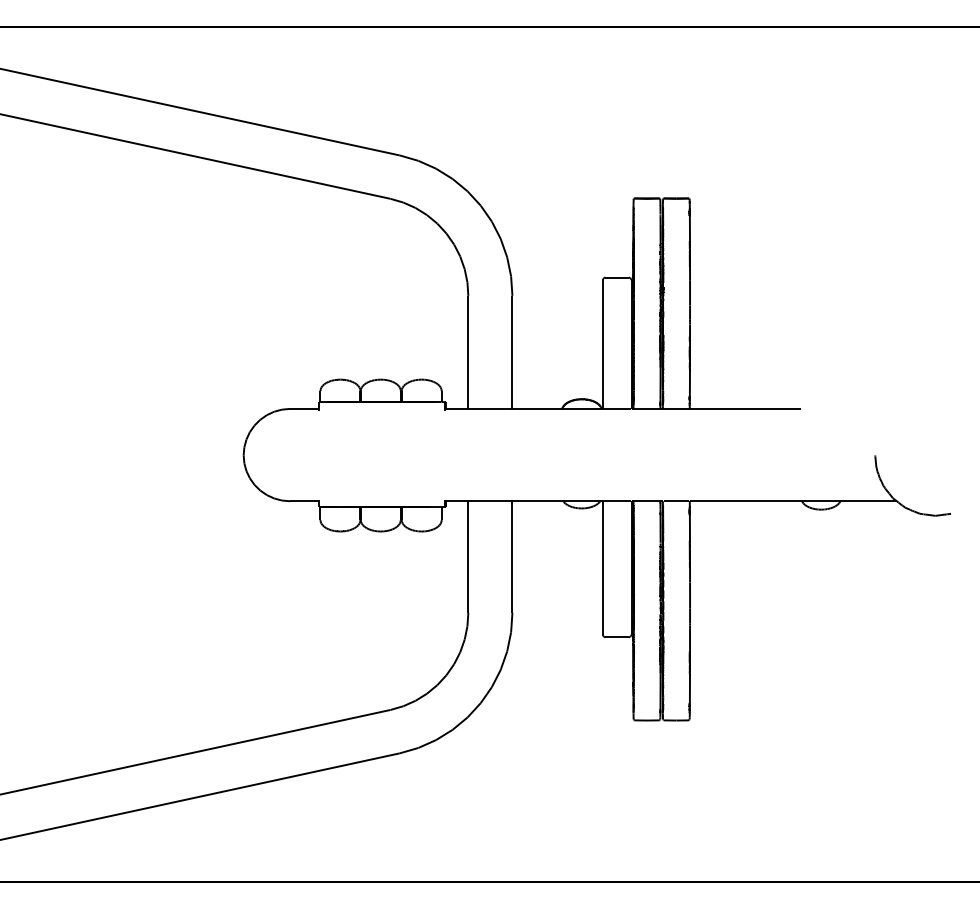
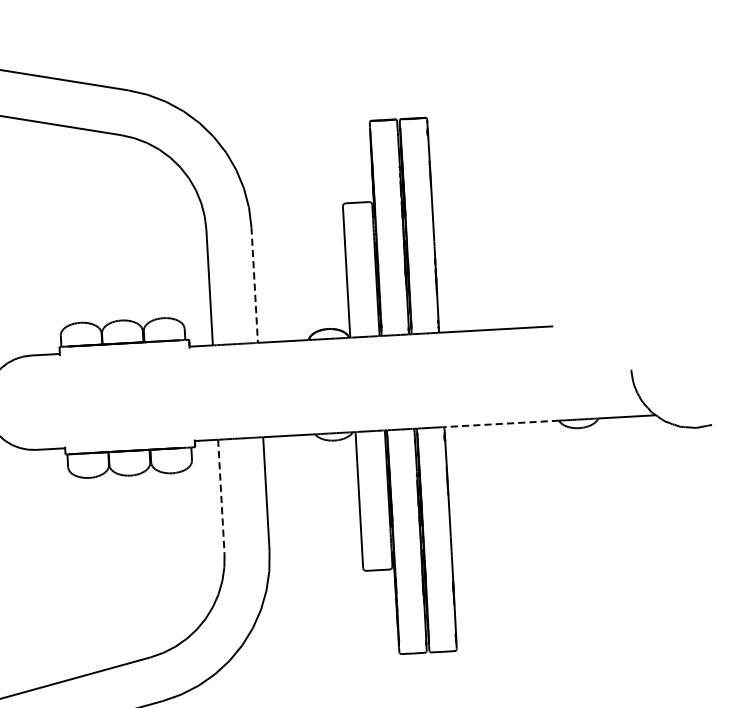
line: (512, 352) -> (254, 285), solid -> dashed
line: (745, 501) -> (501, 424), solid -> dashed
line: (468, 557) -> (221, 497), solid -> dashed

